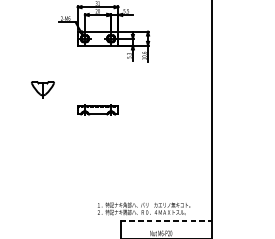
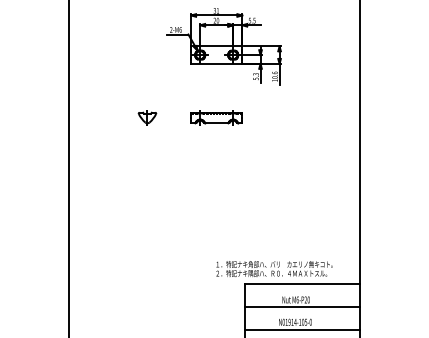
part: (42, 88) -> (147, 117), size x0.62
part: (97, 109) -> (216, 117), moved
line: (166, 221) -> (302, 284), dashed -> solid

